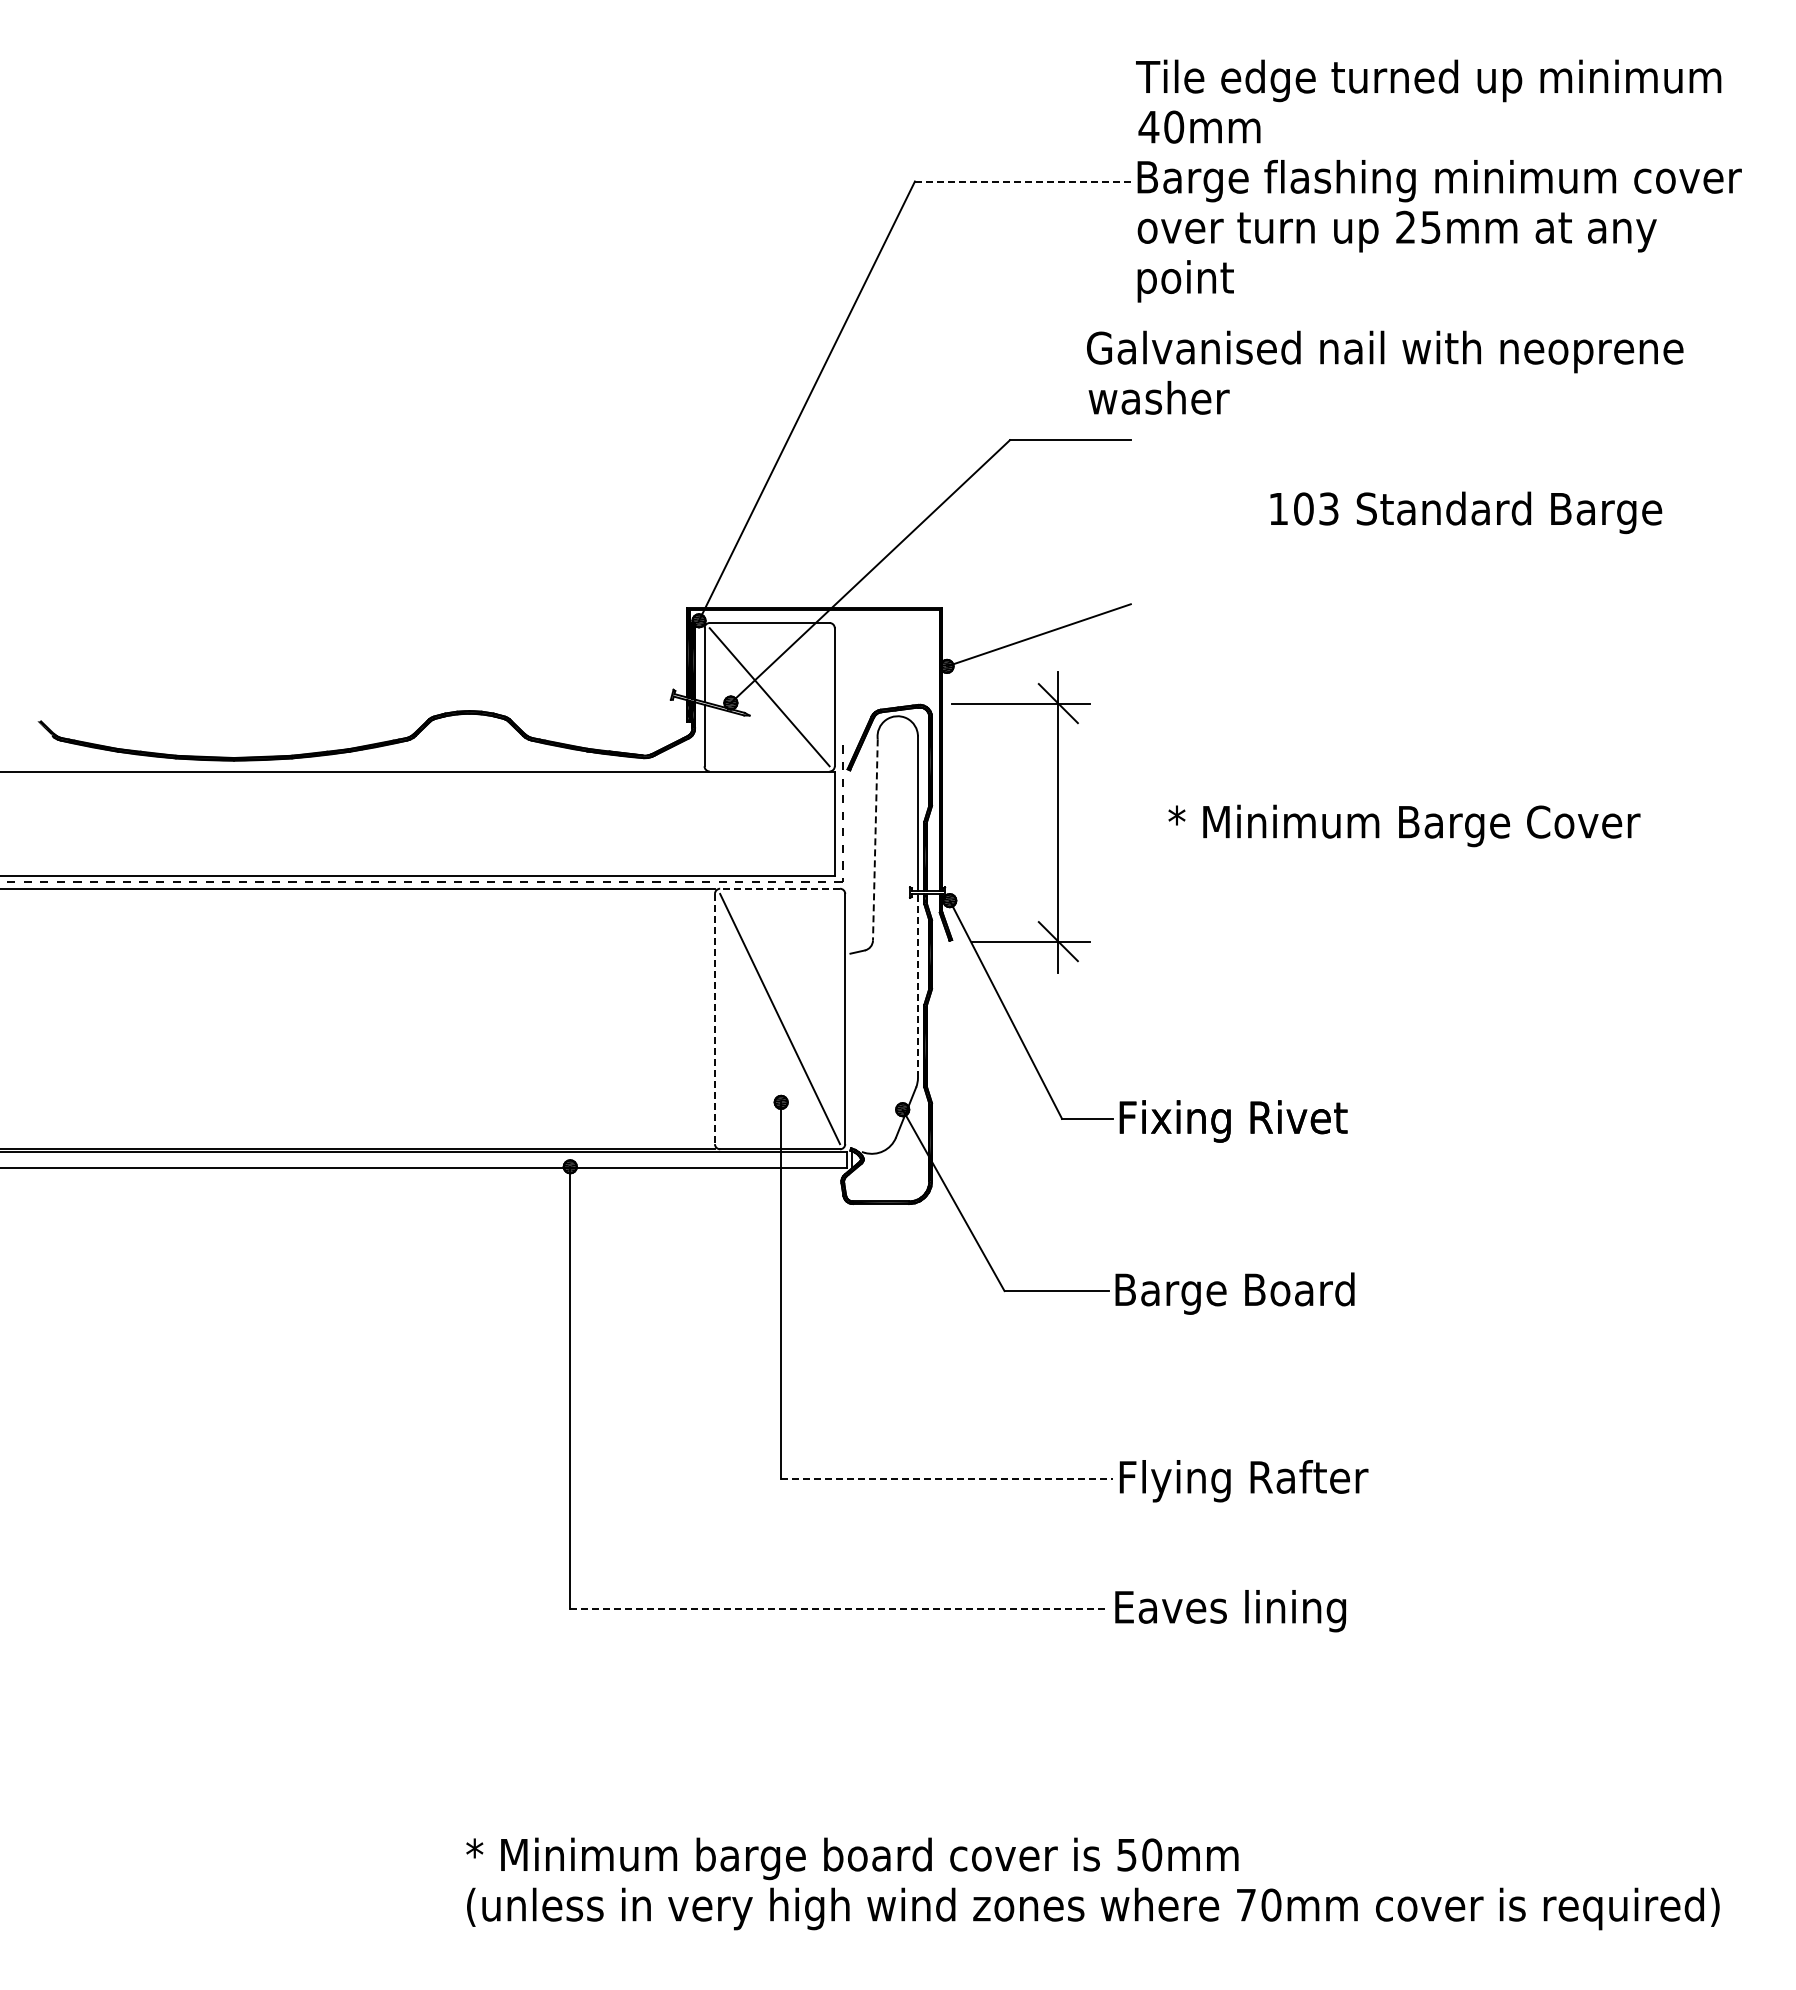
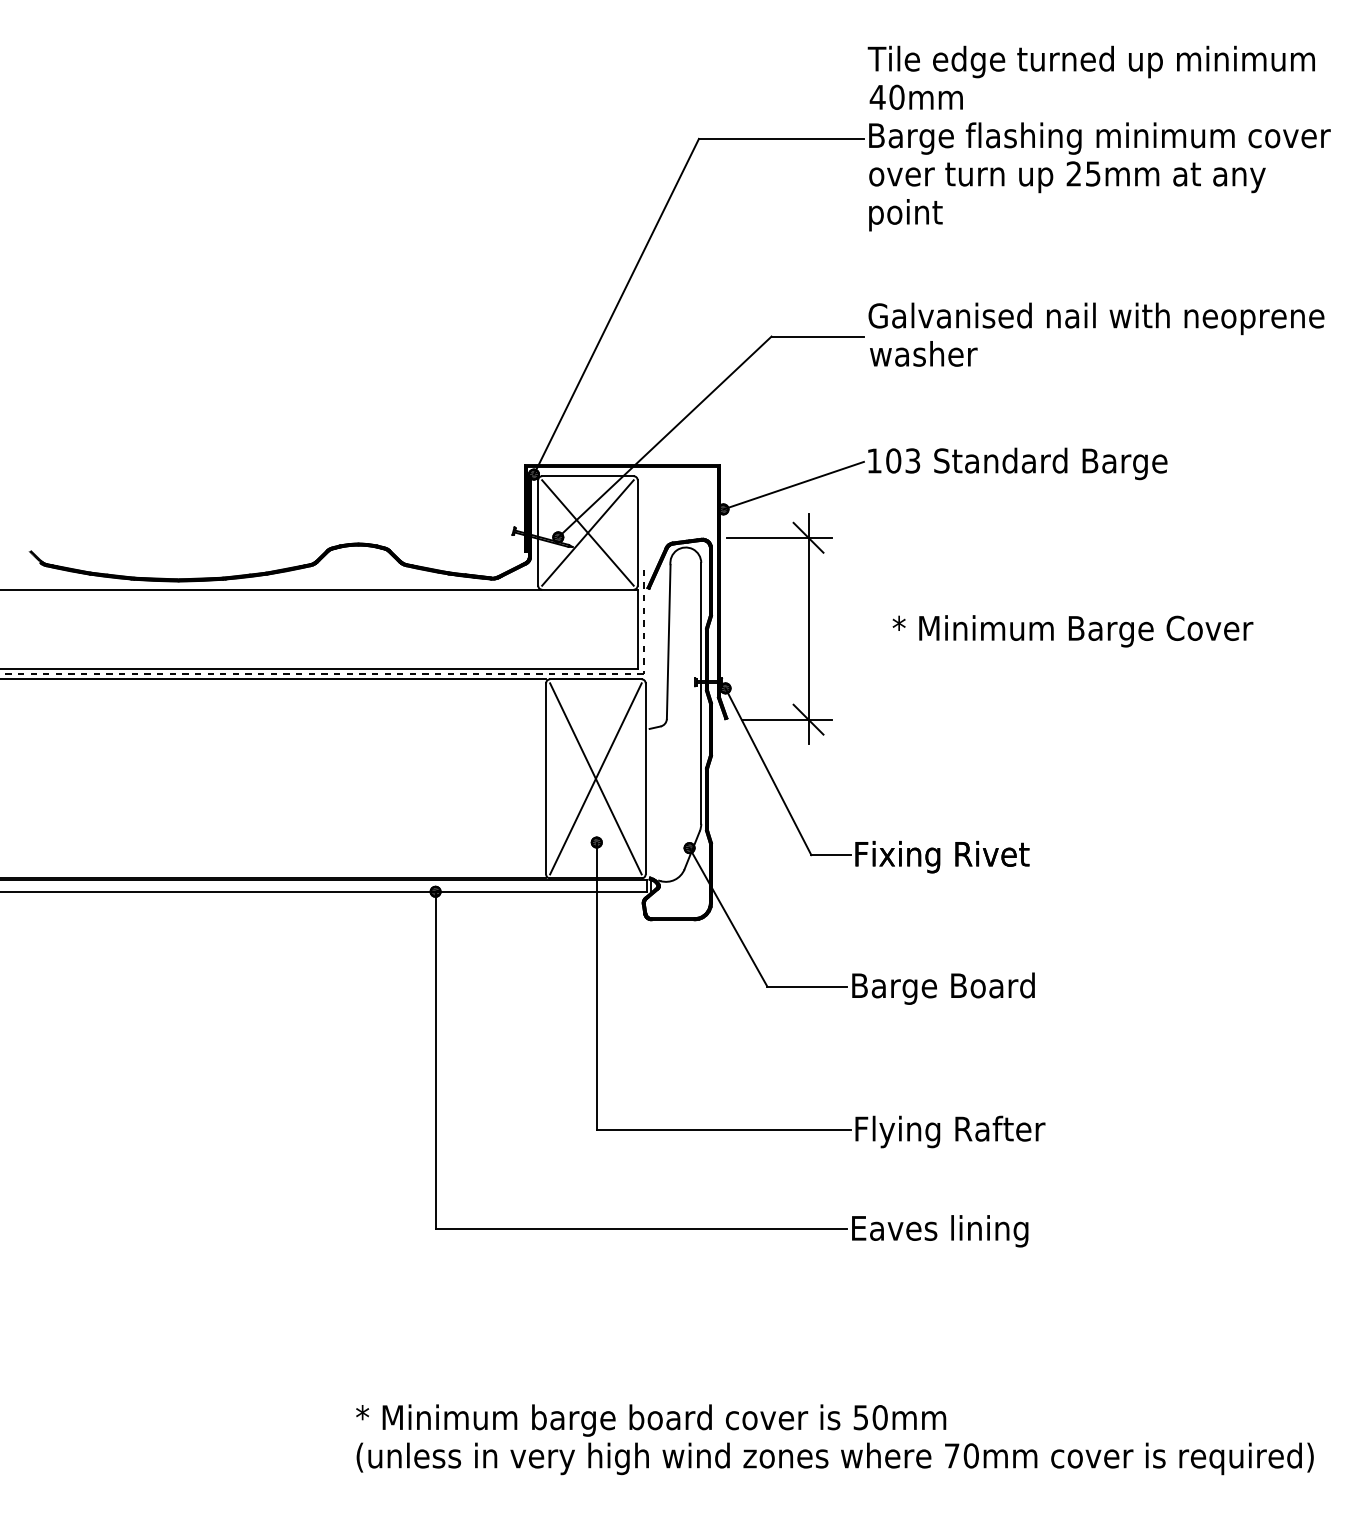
line: (1022, 181) -> (781, 138), dashed -> solid
text: (1385, 372) -> (1096, 334), moved
text: (1466, 512) -> (1018, 463), moved
line: (769, 697) -> (587, 533), added
line: (875, 839) -> (668, 641), dashed -> solid
line: (780, 888) -> (596, 679), dashed -> solid
line: (917, 985) -> (700, 753), dashed -> solid
line: (780, 1018) -> (596, 778), added
line: (714, 1019) -> (545, 779), dashed -> solid
line: (947, 1478) -> (723, 1129), dashed -> solid
line: (840, 1608) -> (642, 1229), dashed -> solid

